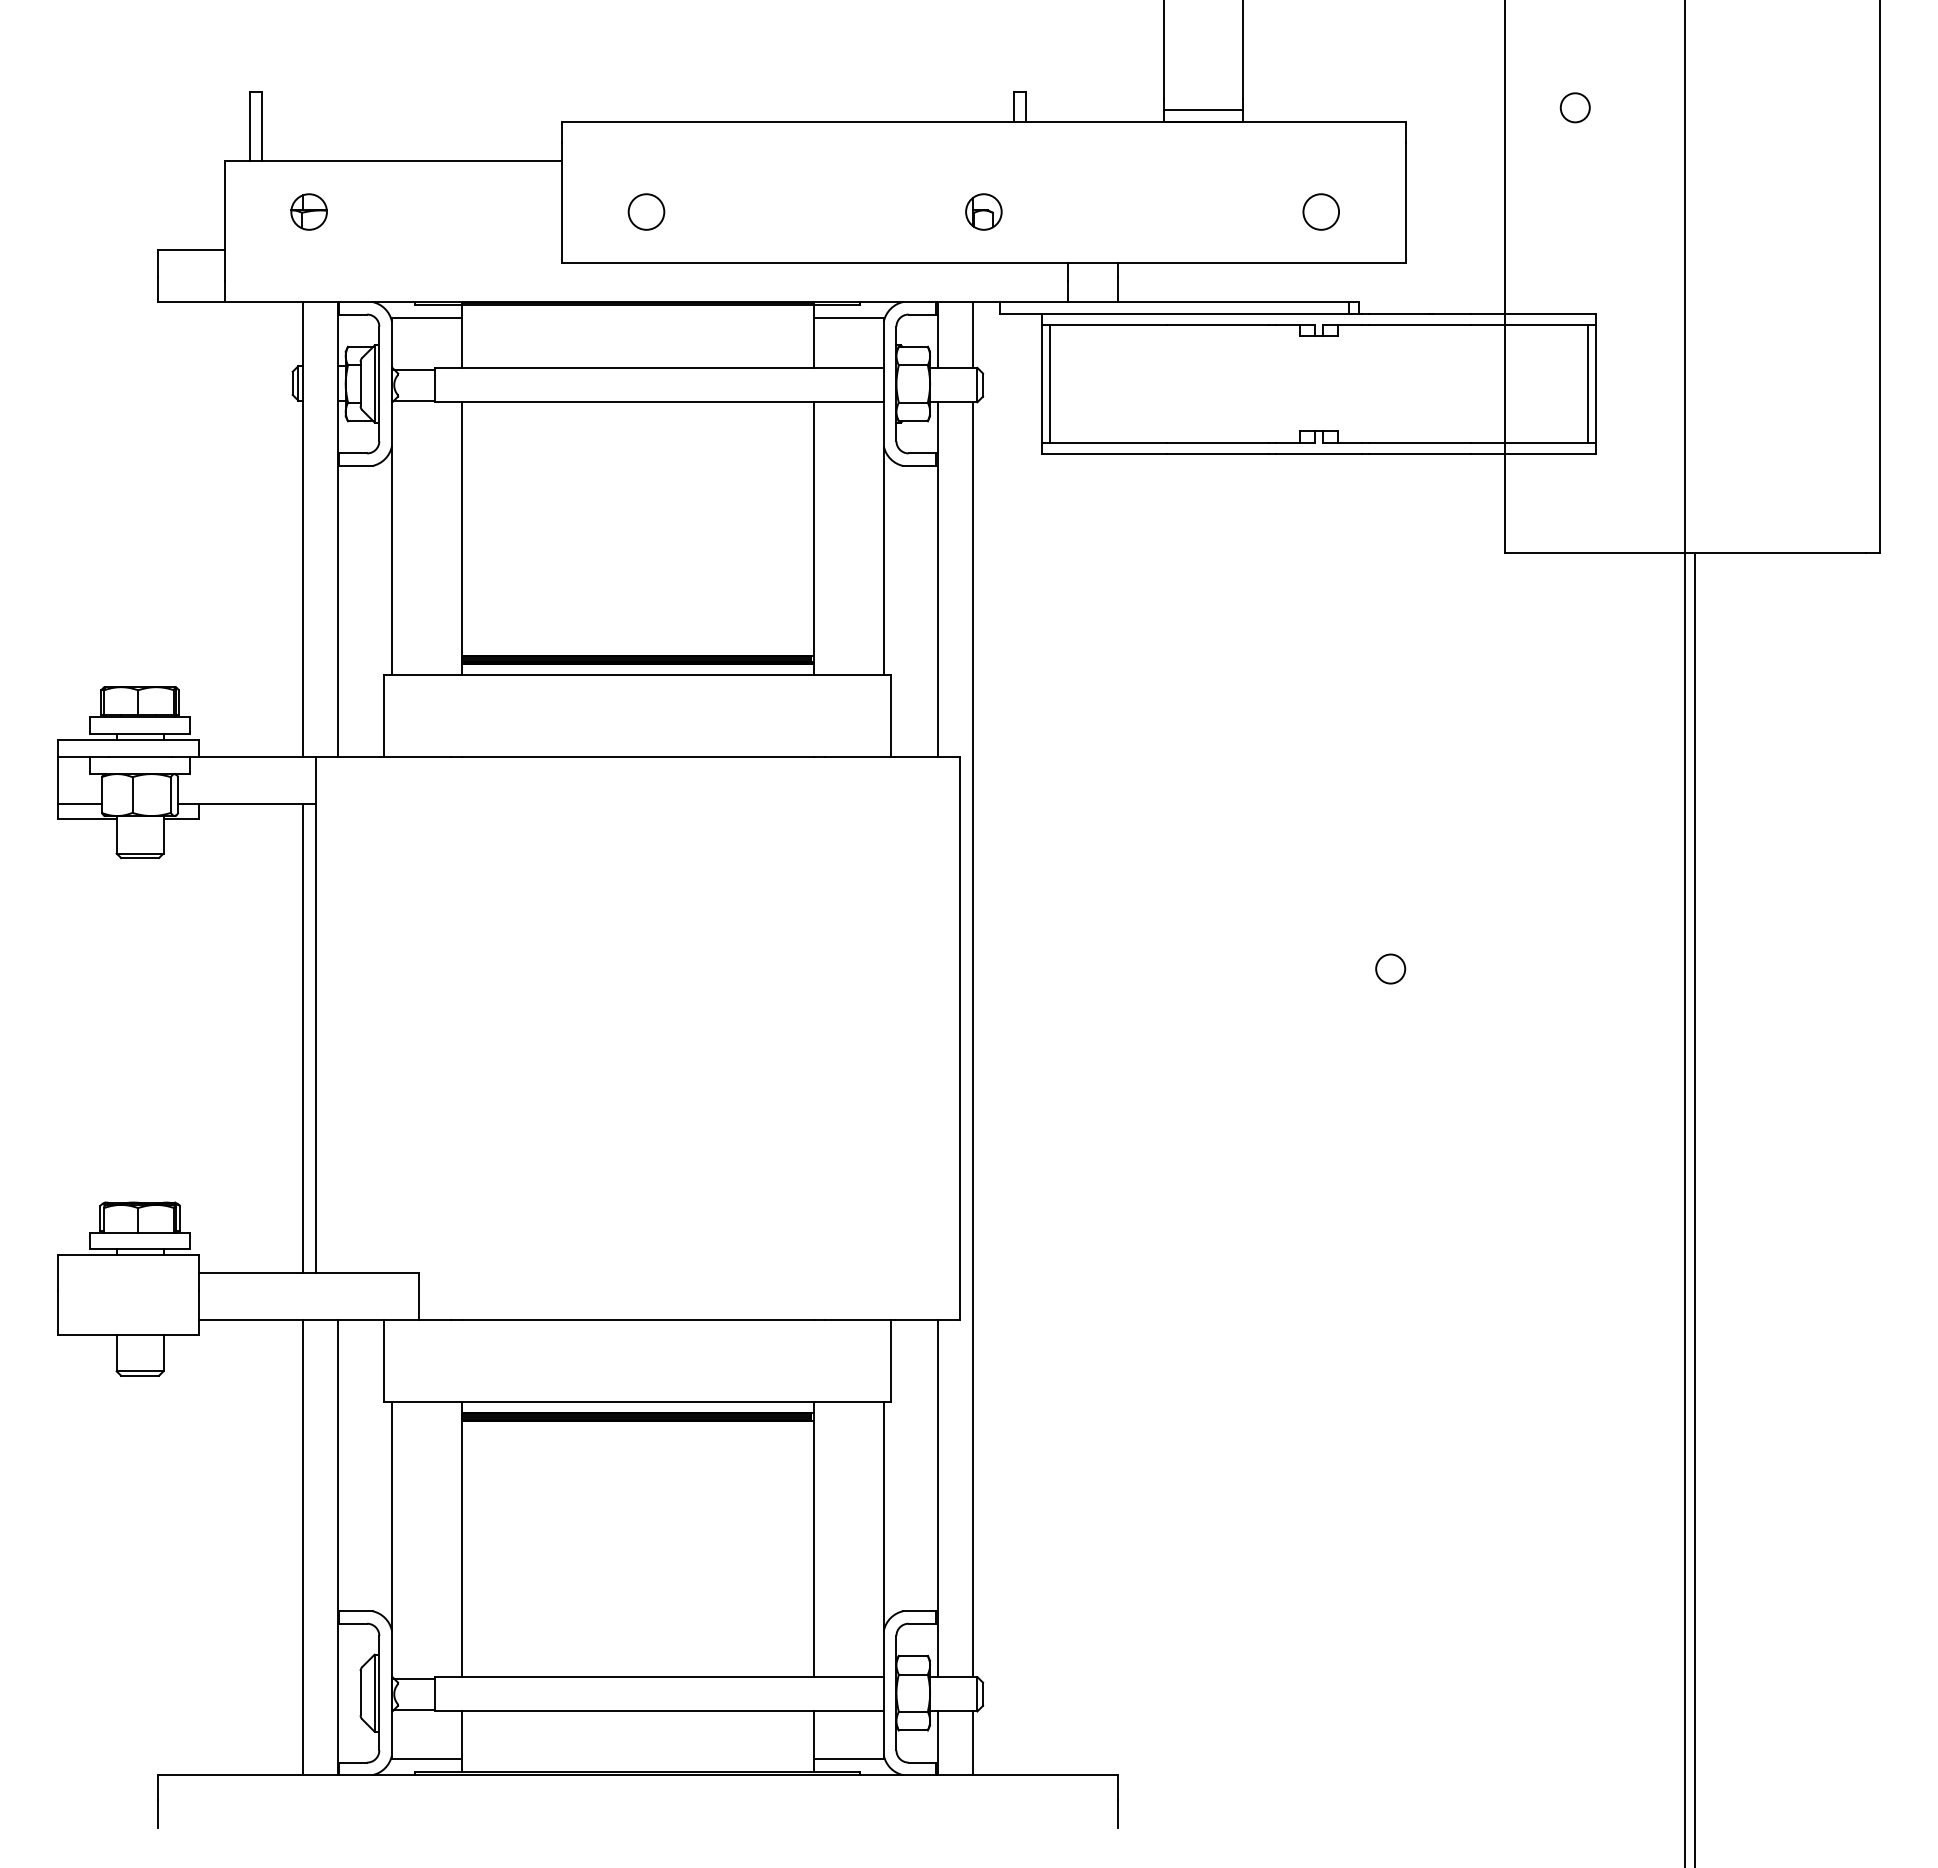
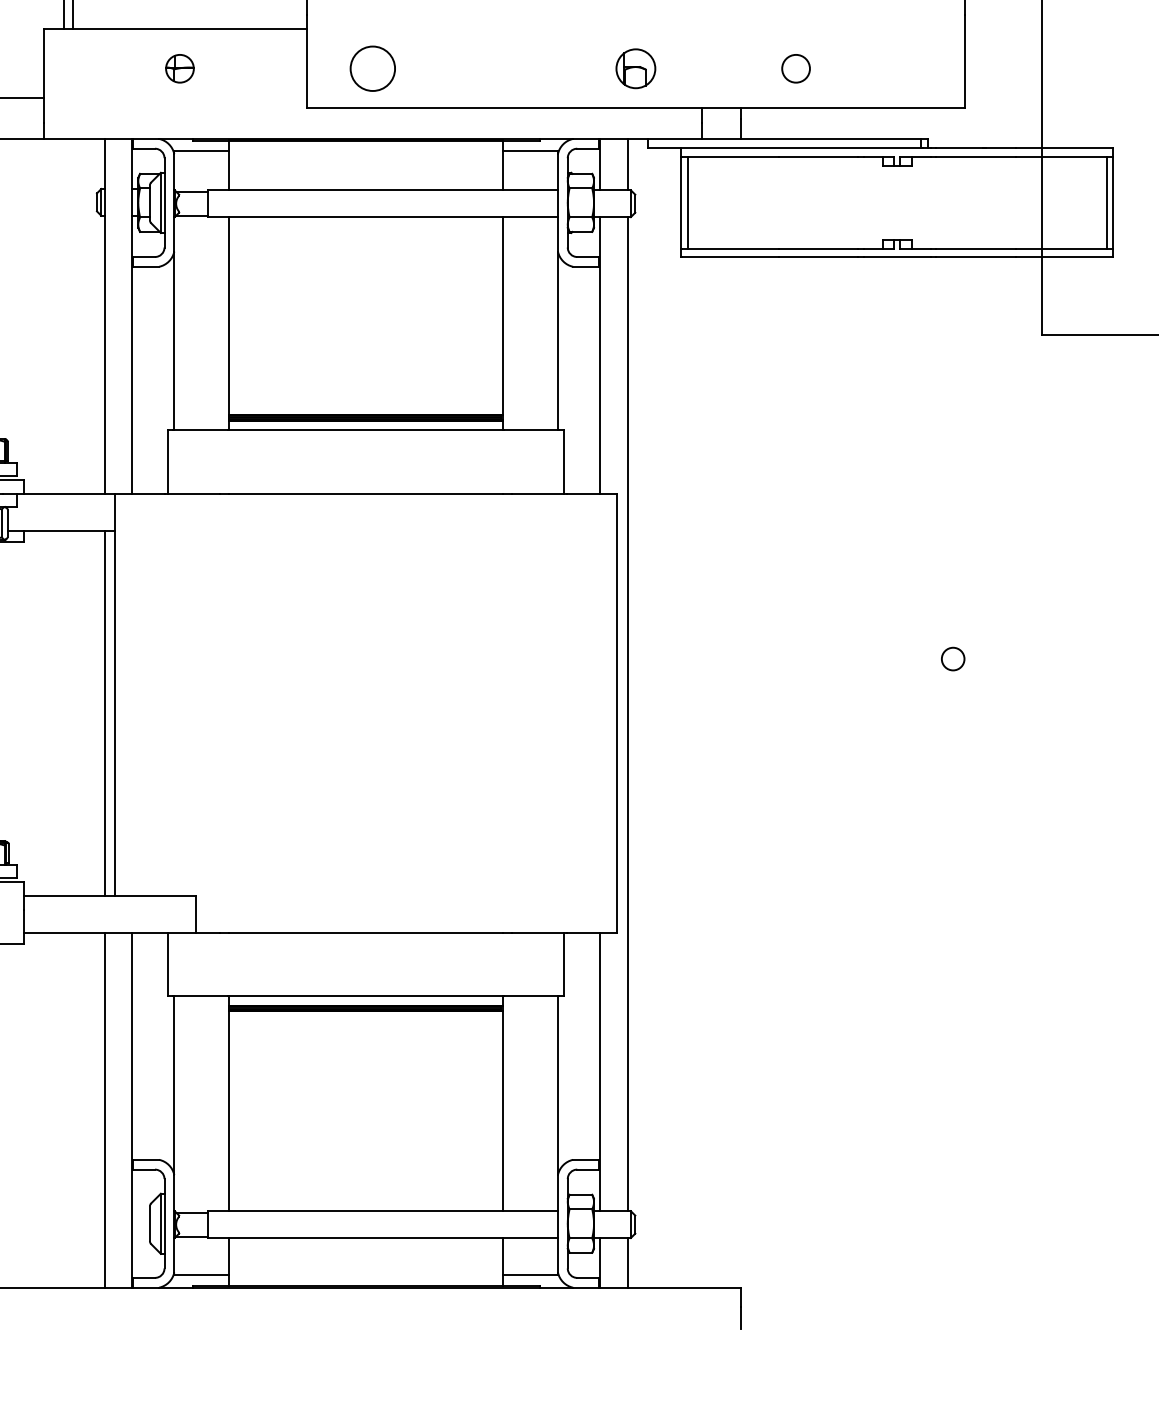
part: (308, 211) -> (179, 68), moved
circle: (646, 211) -> (372, 68), size x1.6
part: (983, 211) -> (635, 68), size x1.4
circle: (1320, 211) -> (795, 68), moved

